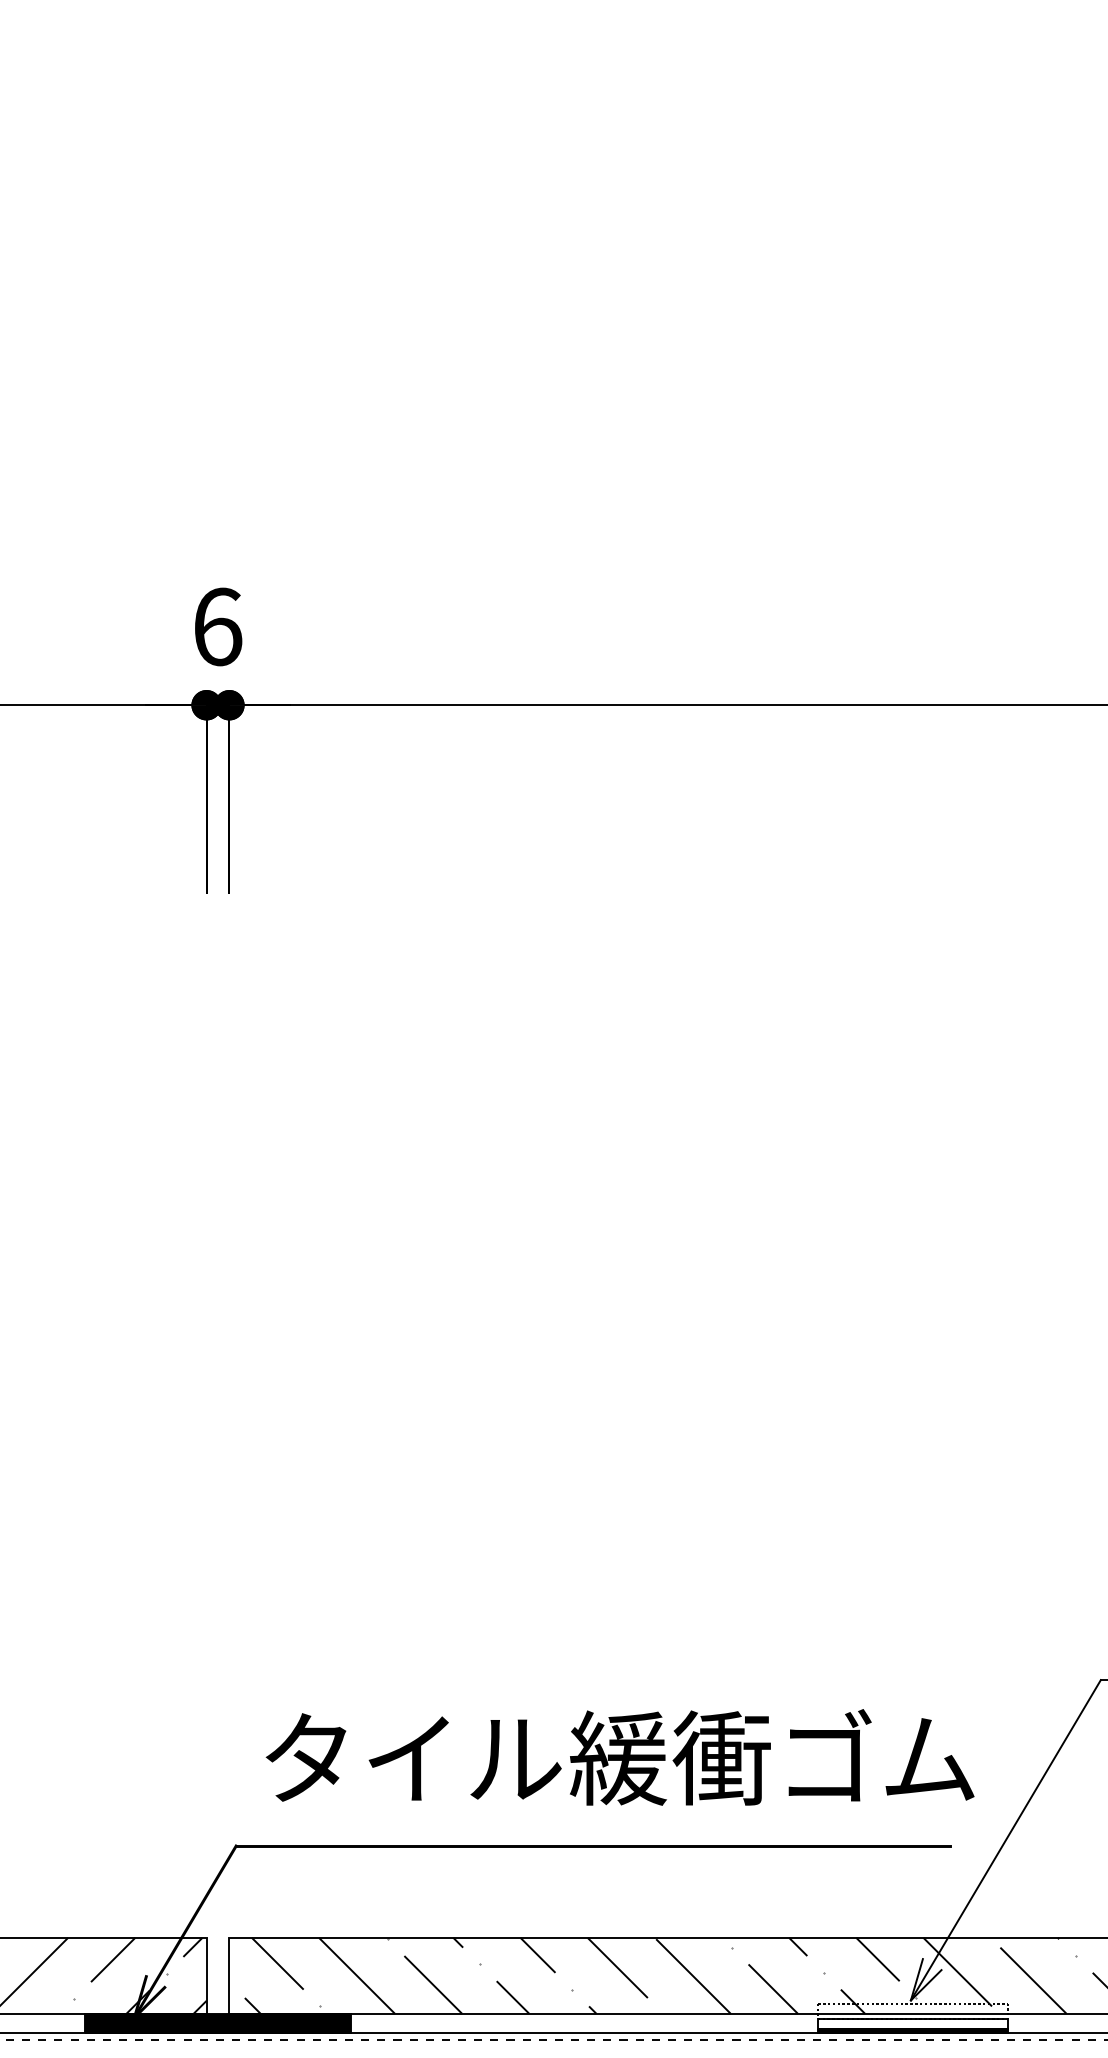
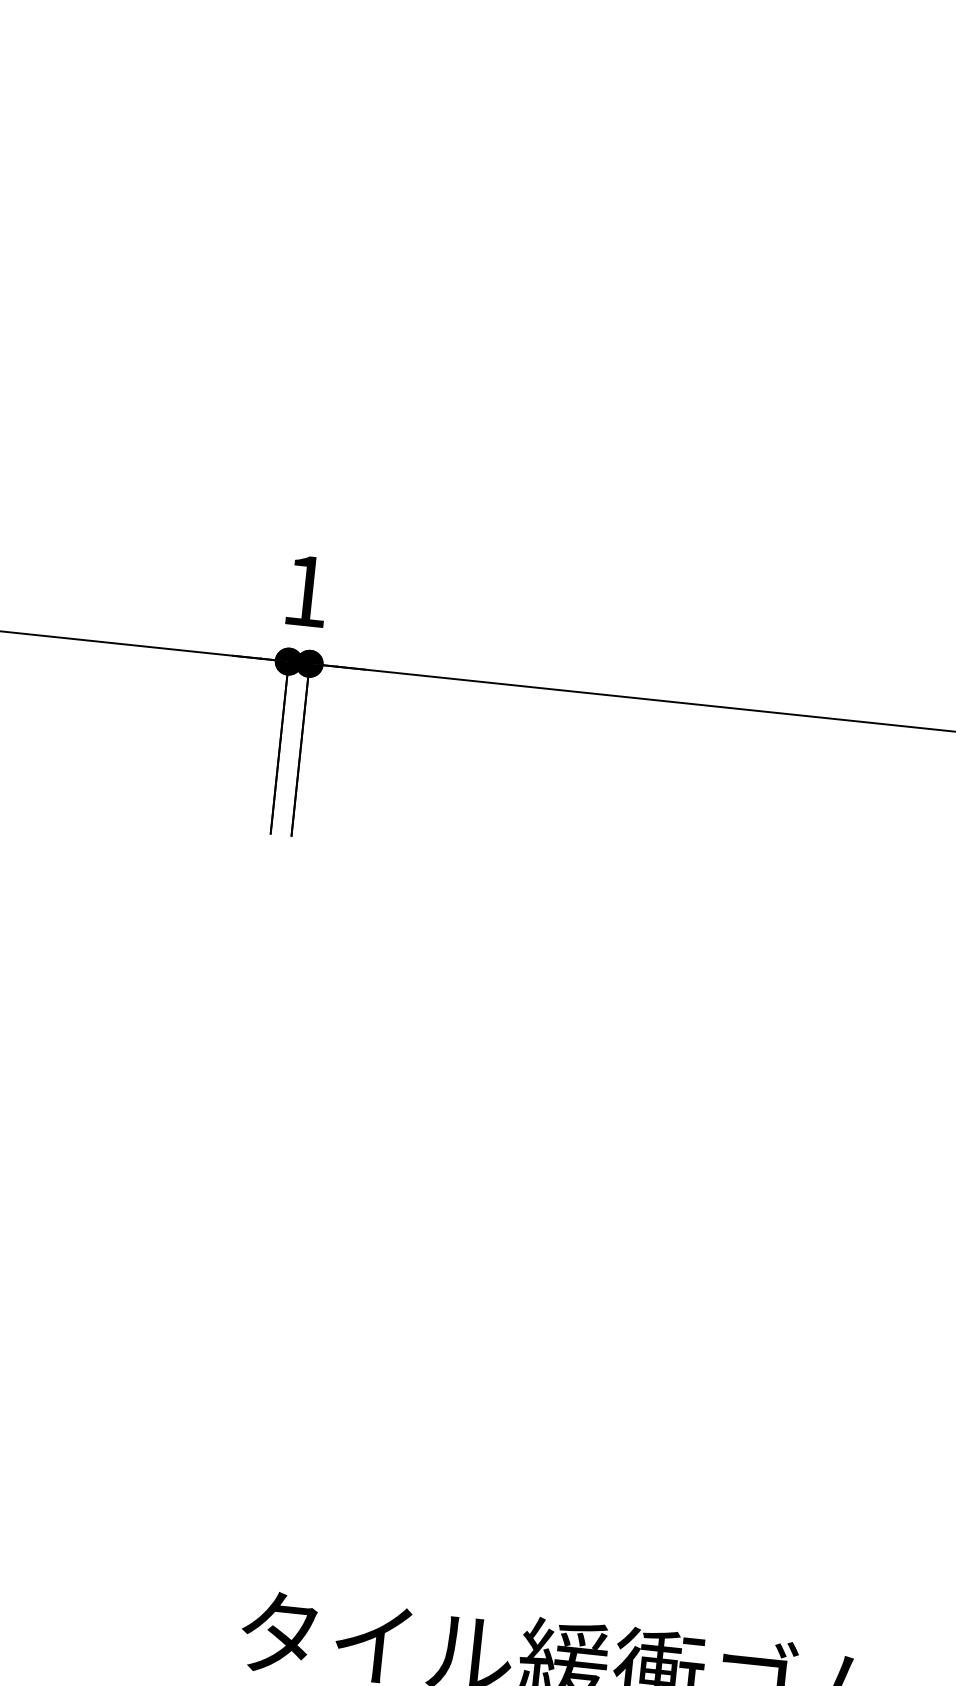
text: (218, 626) -> (307, 590), 6 -> 1

